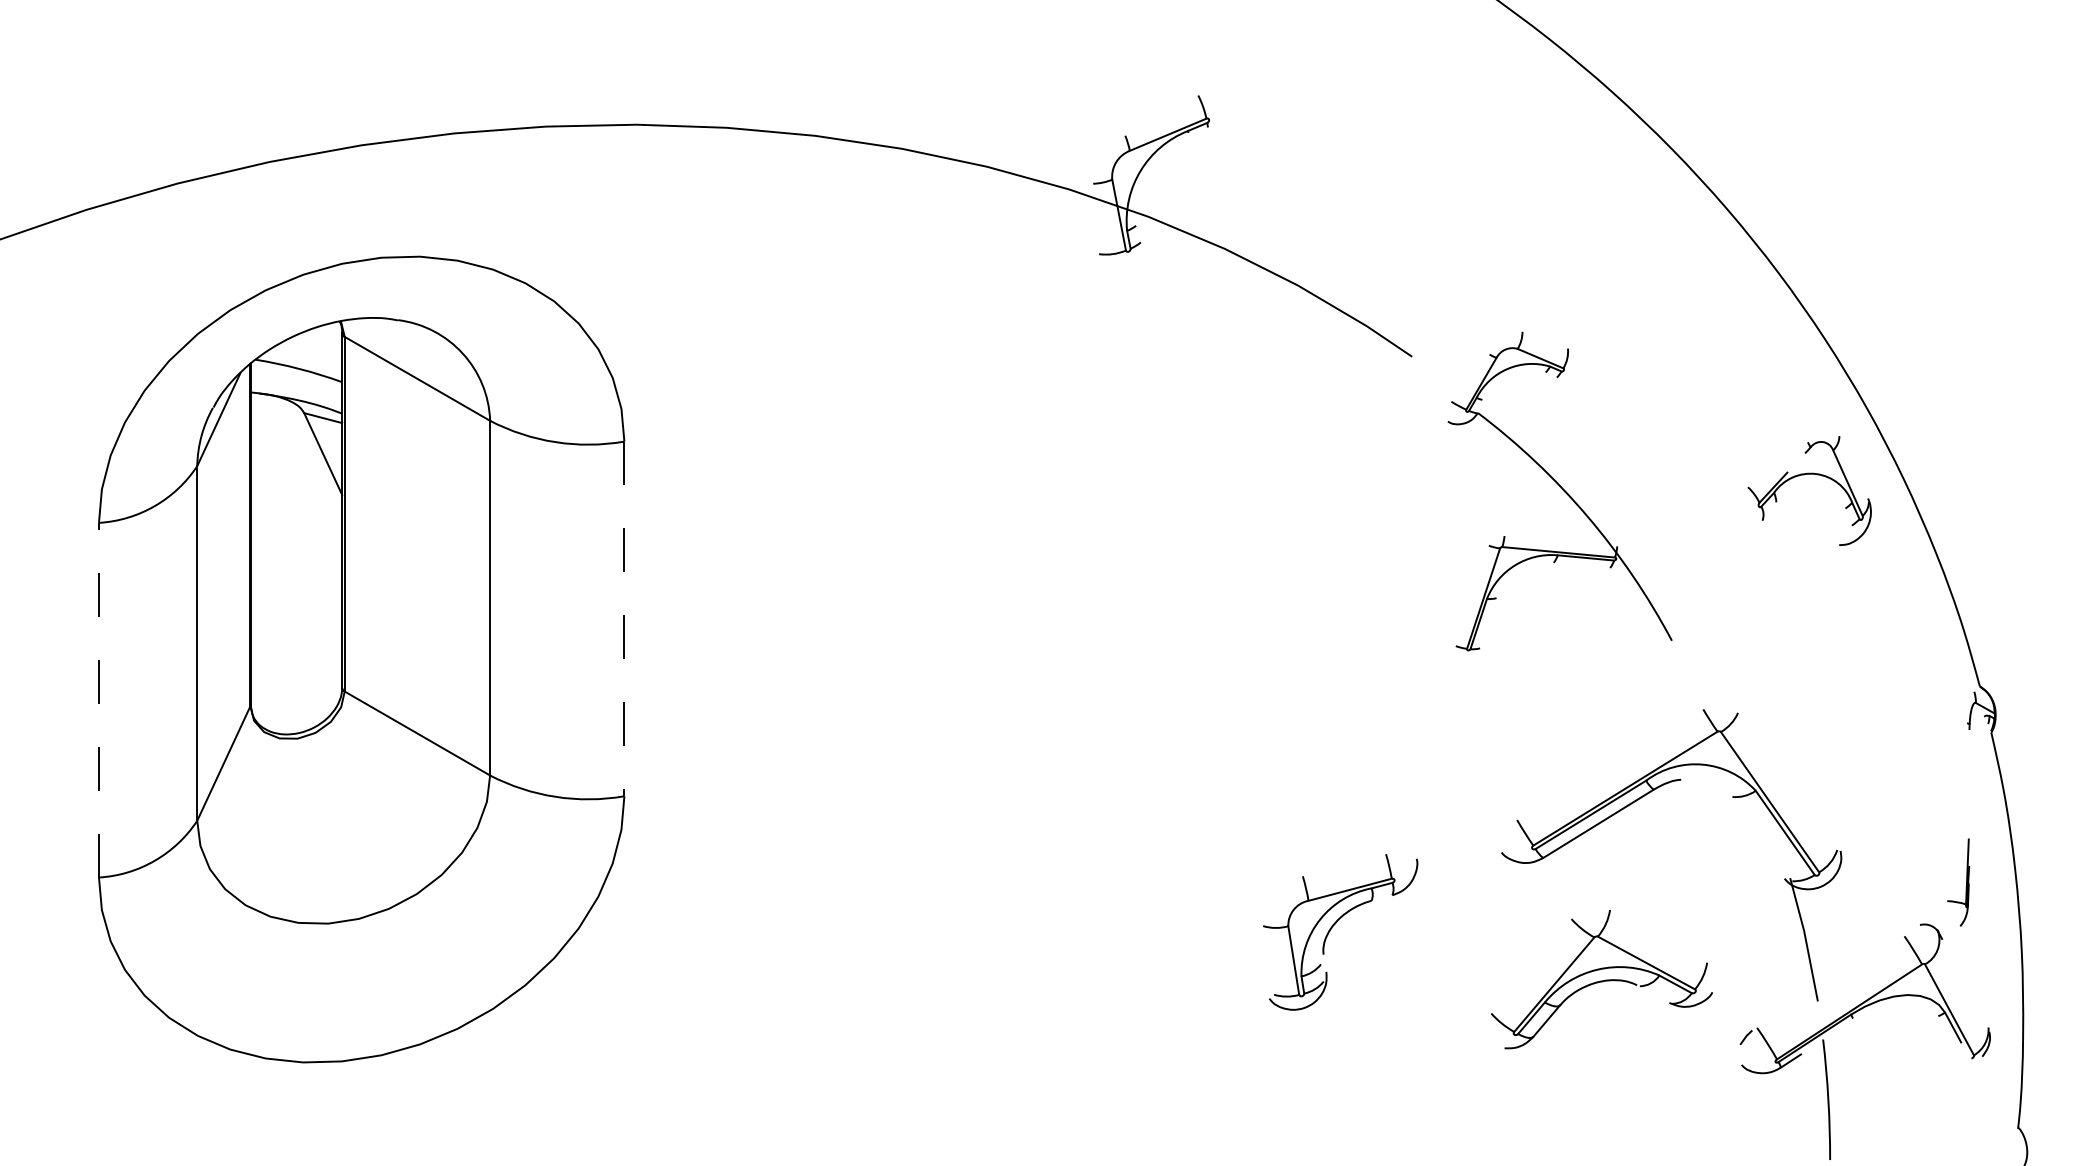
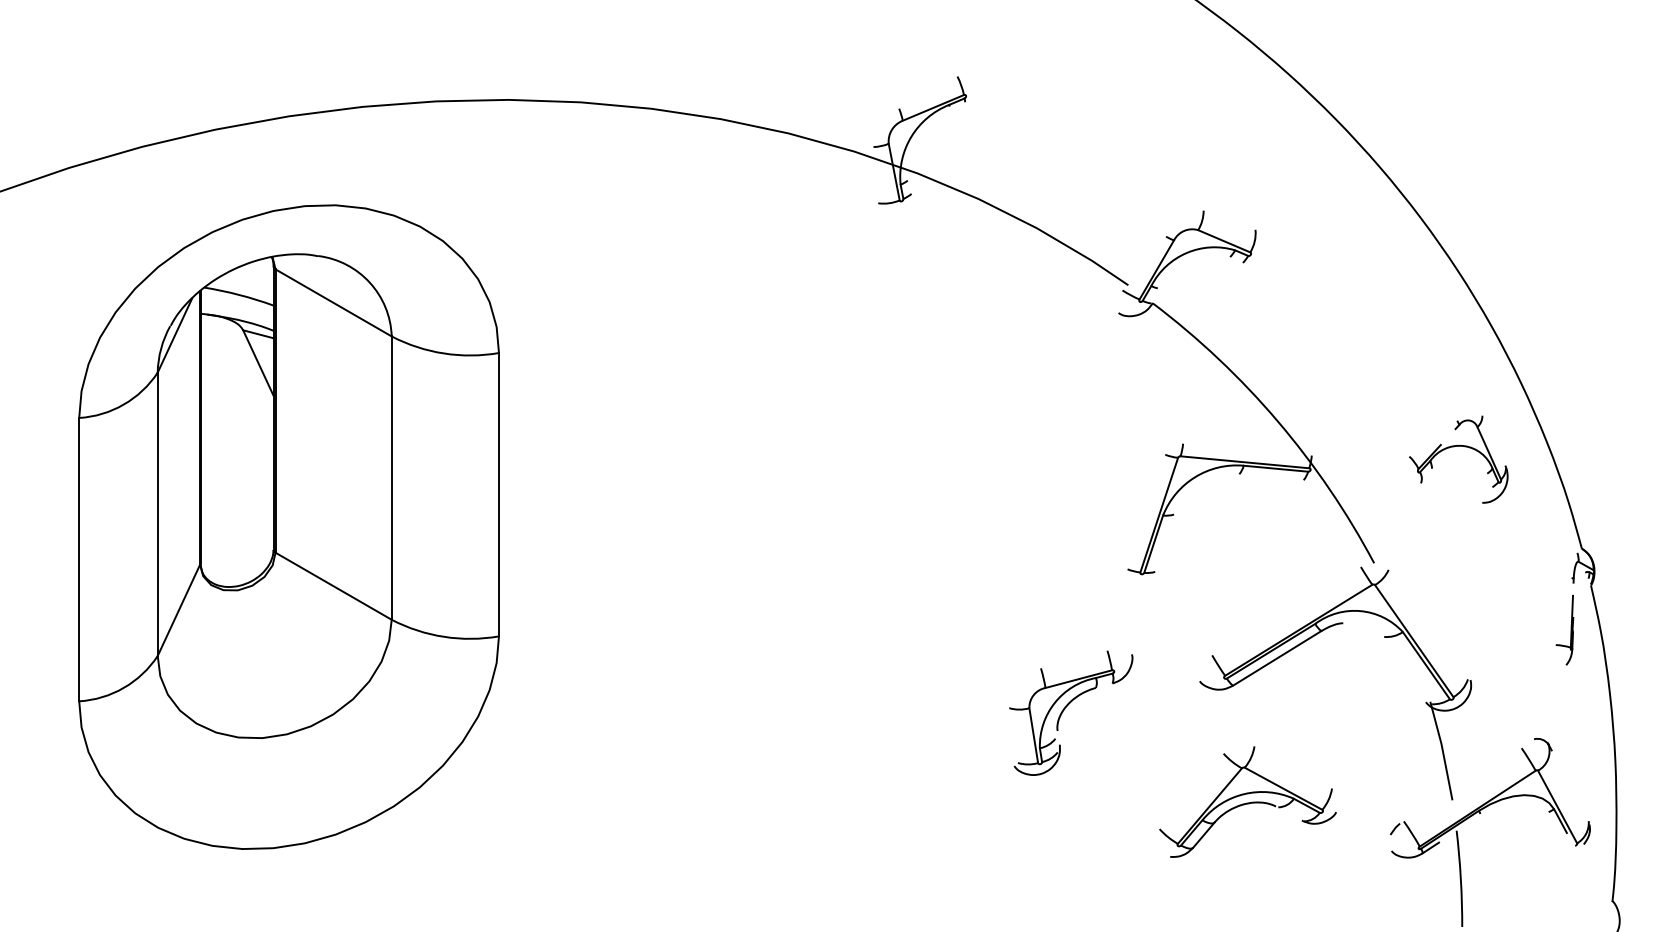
part: (1804, 475) -> (1454, 447), moved
part: (1559, 491) -> (1246, 392), size x1.43
line: (624, 619) -> (499, 495), dashed -> solid
line: (98, 699) -> (78, 559), dashed -> solid
part: (1966, 882) -> (1571, 630), moved
part: (1332, 928) -> (1064, 710), moved
part: (1601, 979) -> (1247, 801), moved

